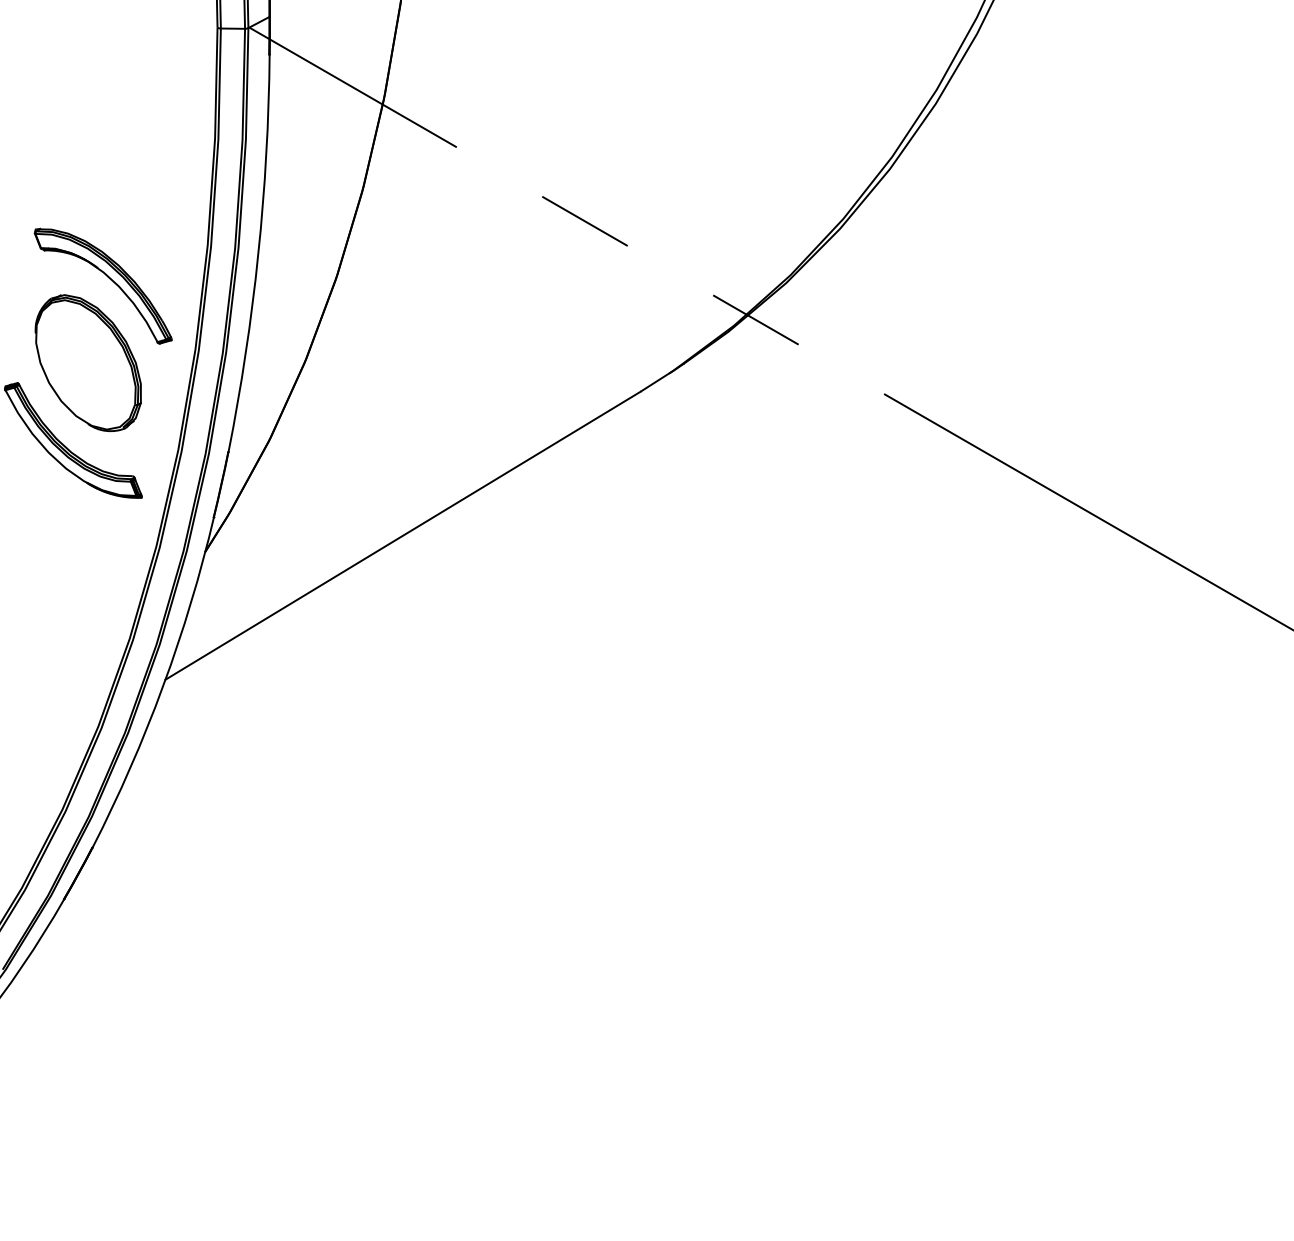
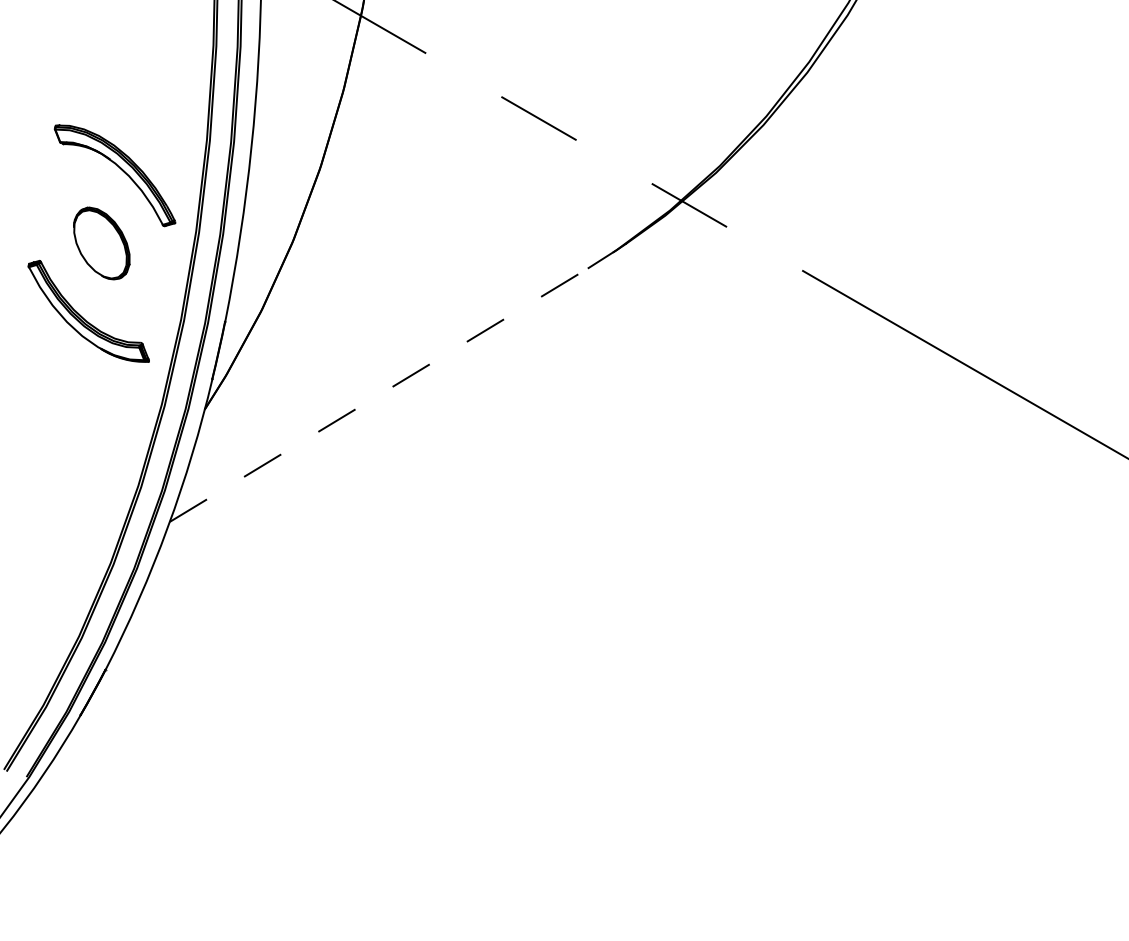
part: (87, 363) -> (101, 243), size x0.6
line: (402, 535) -> (378, 395), solid -> dashed

